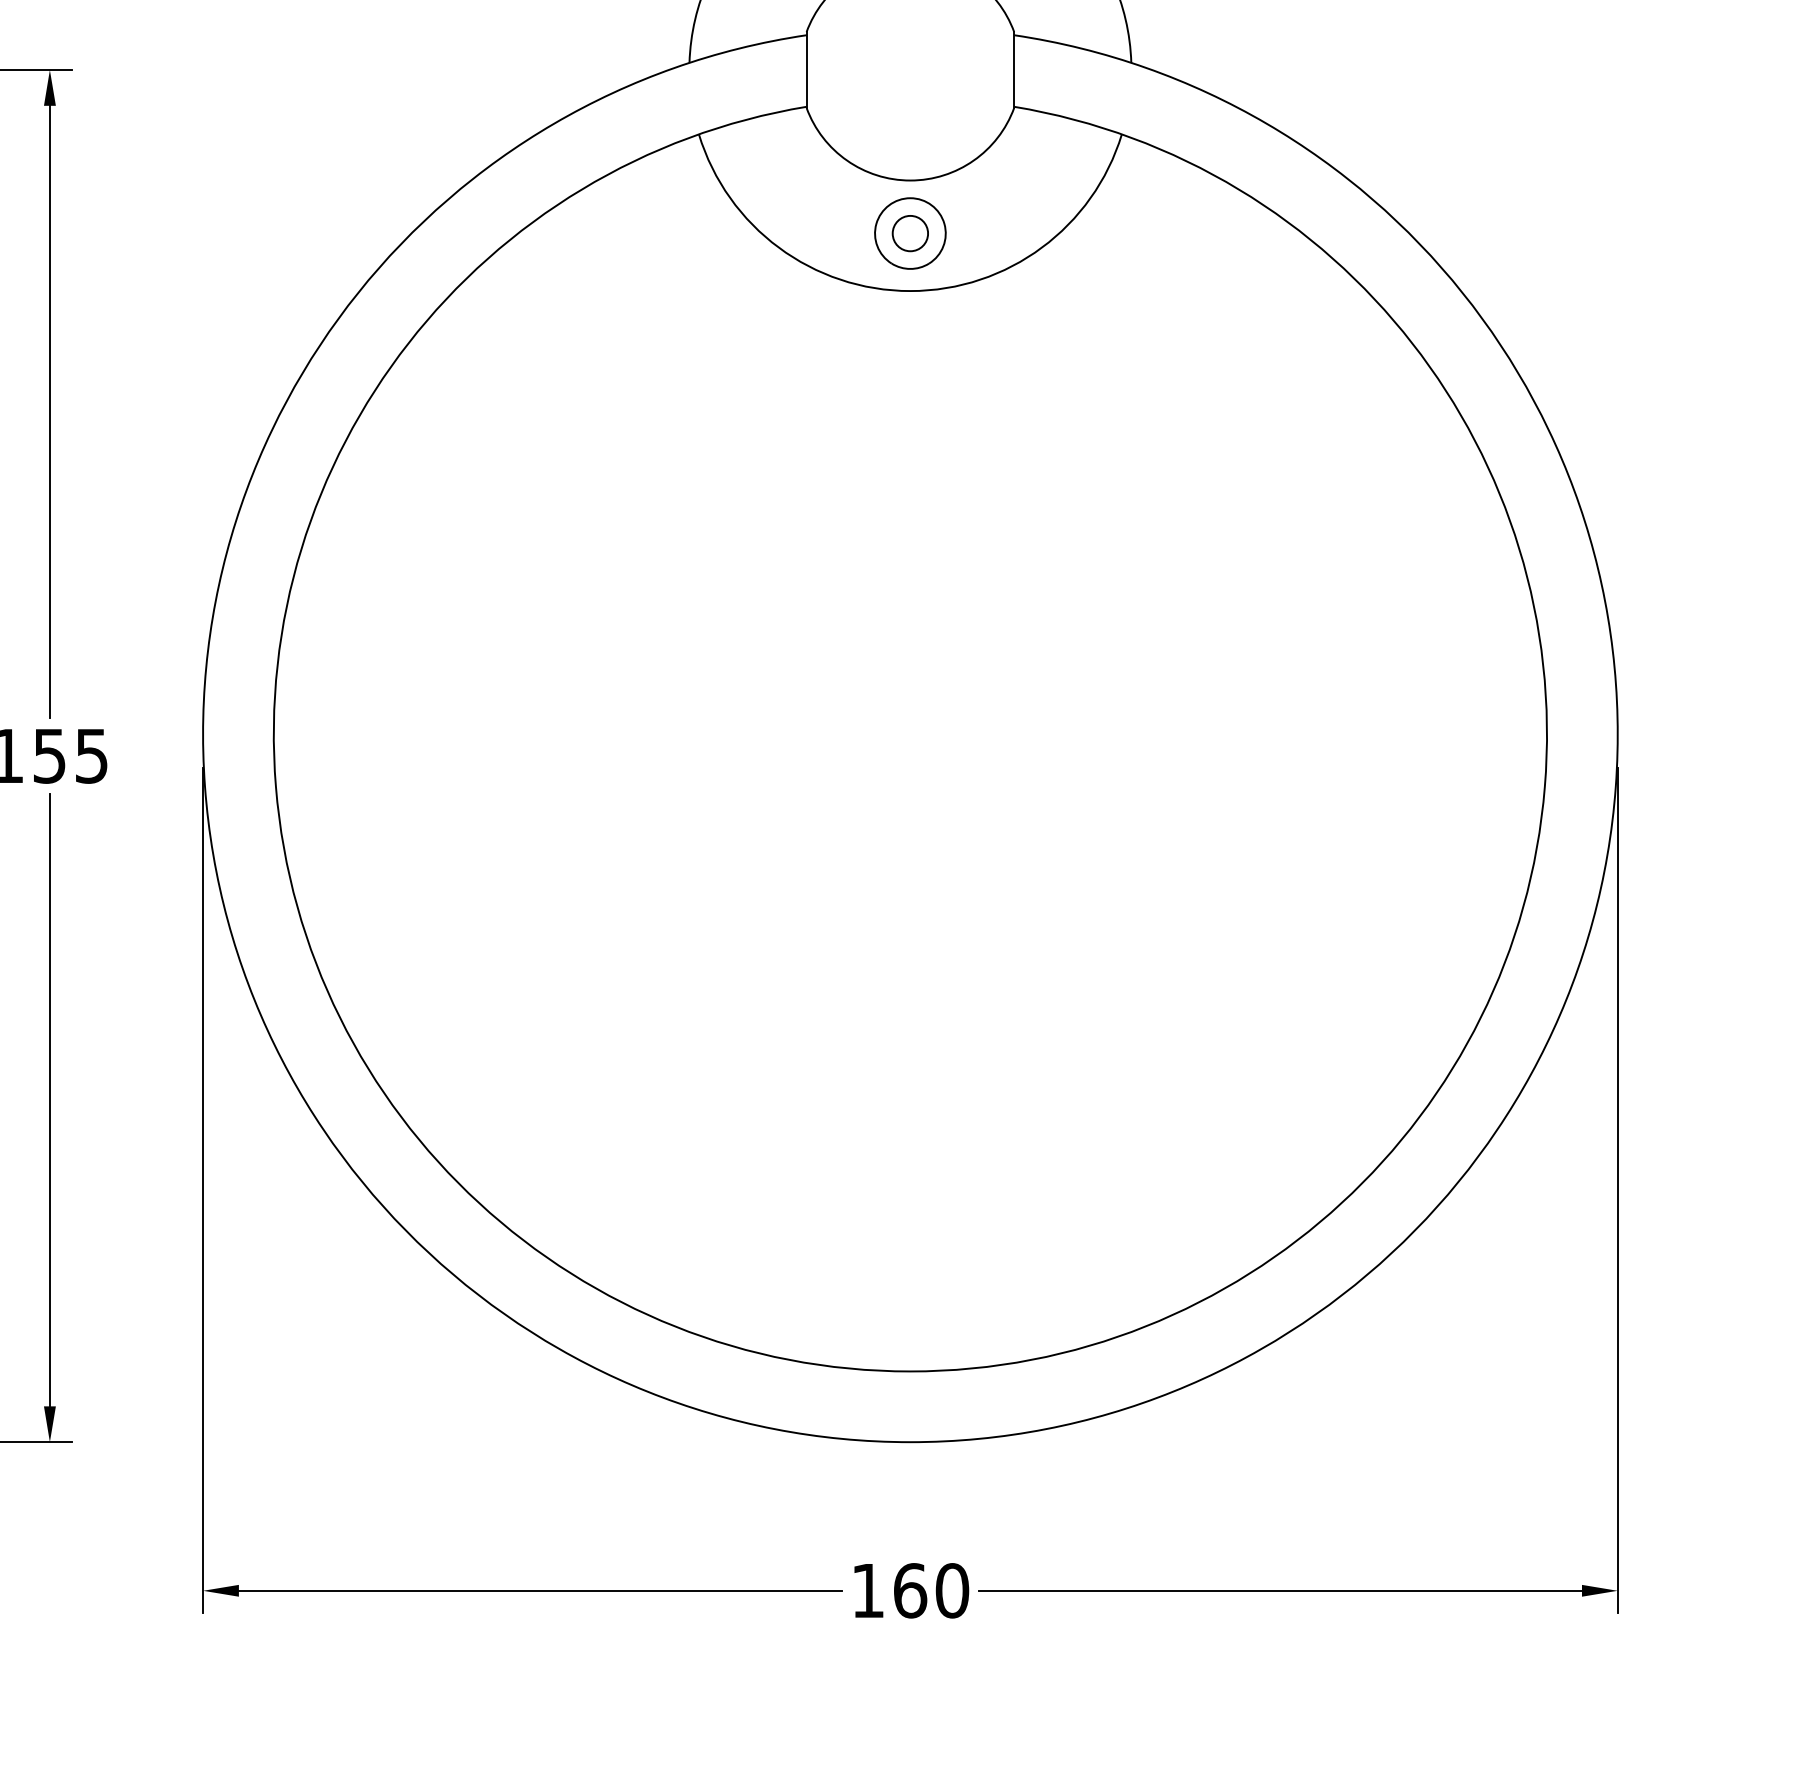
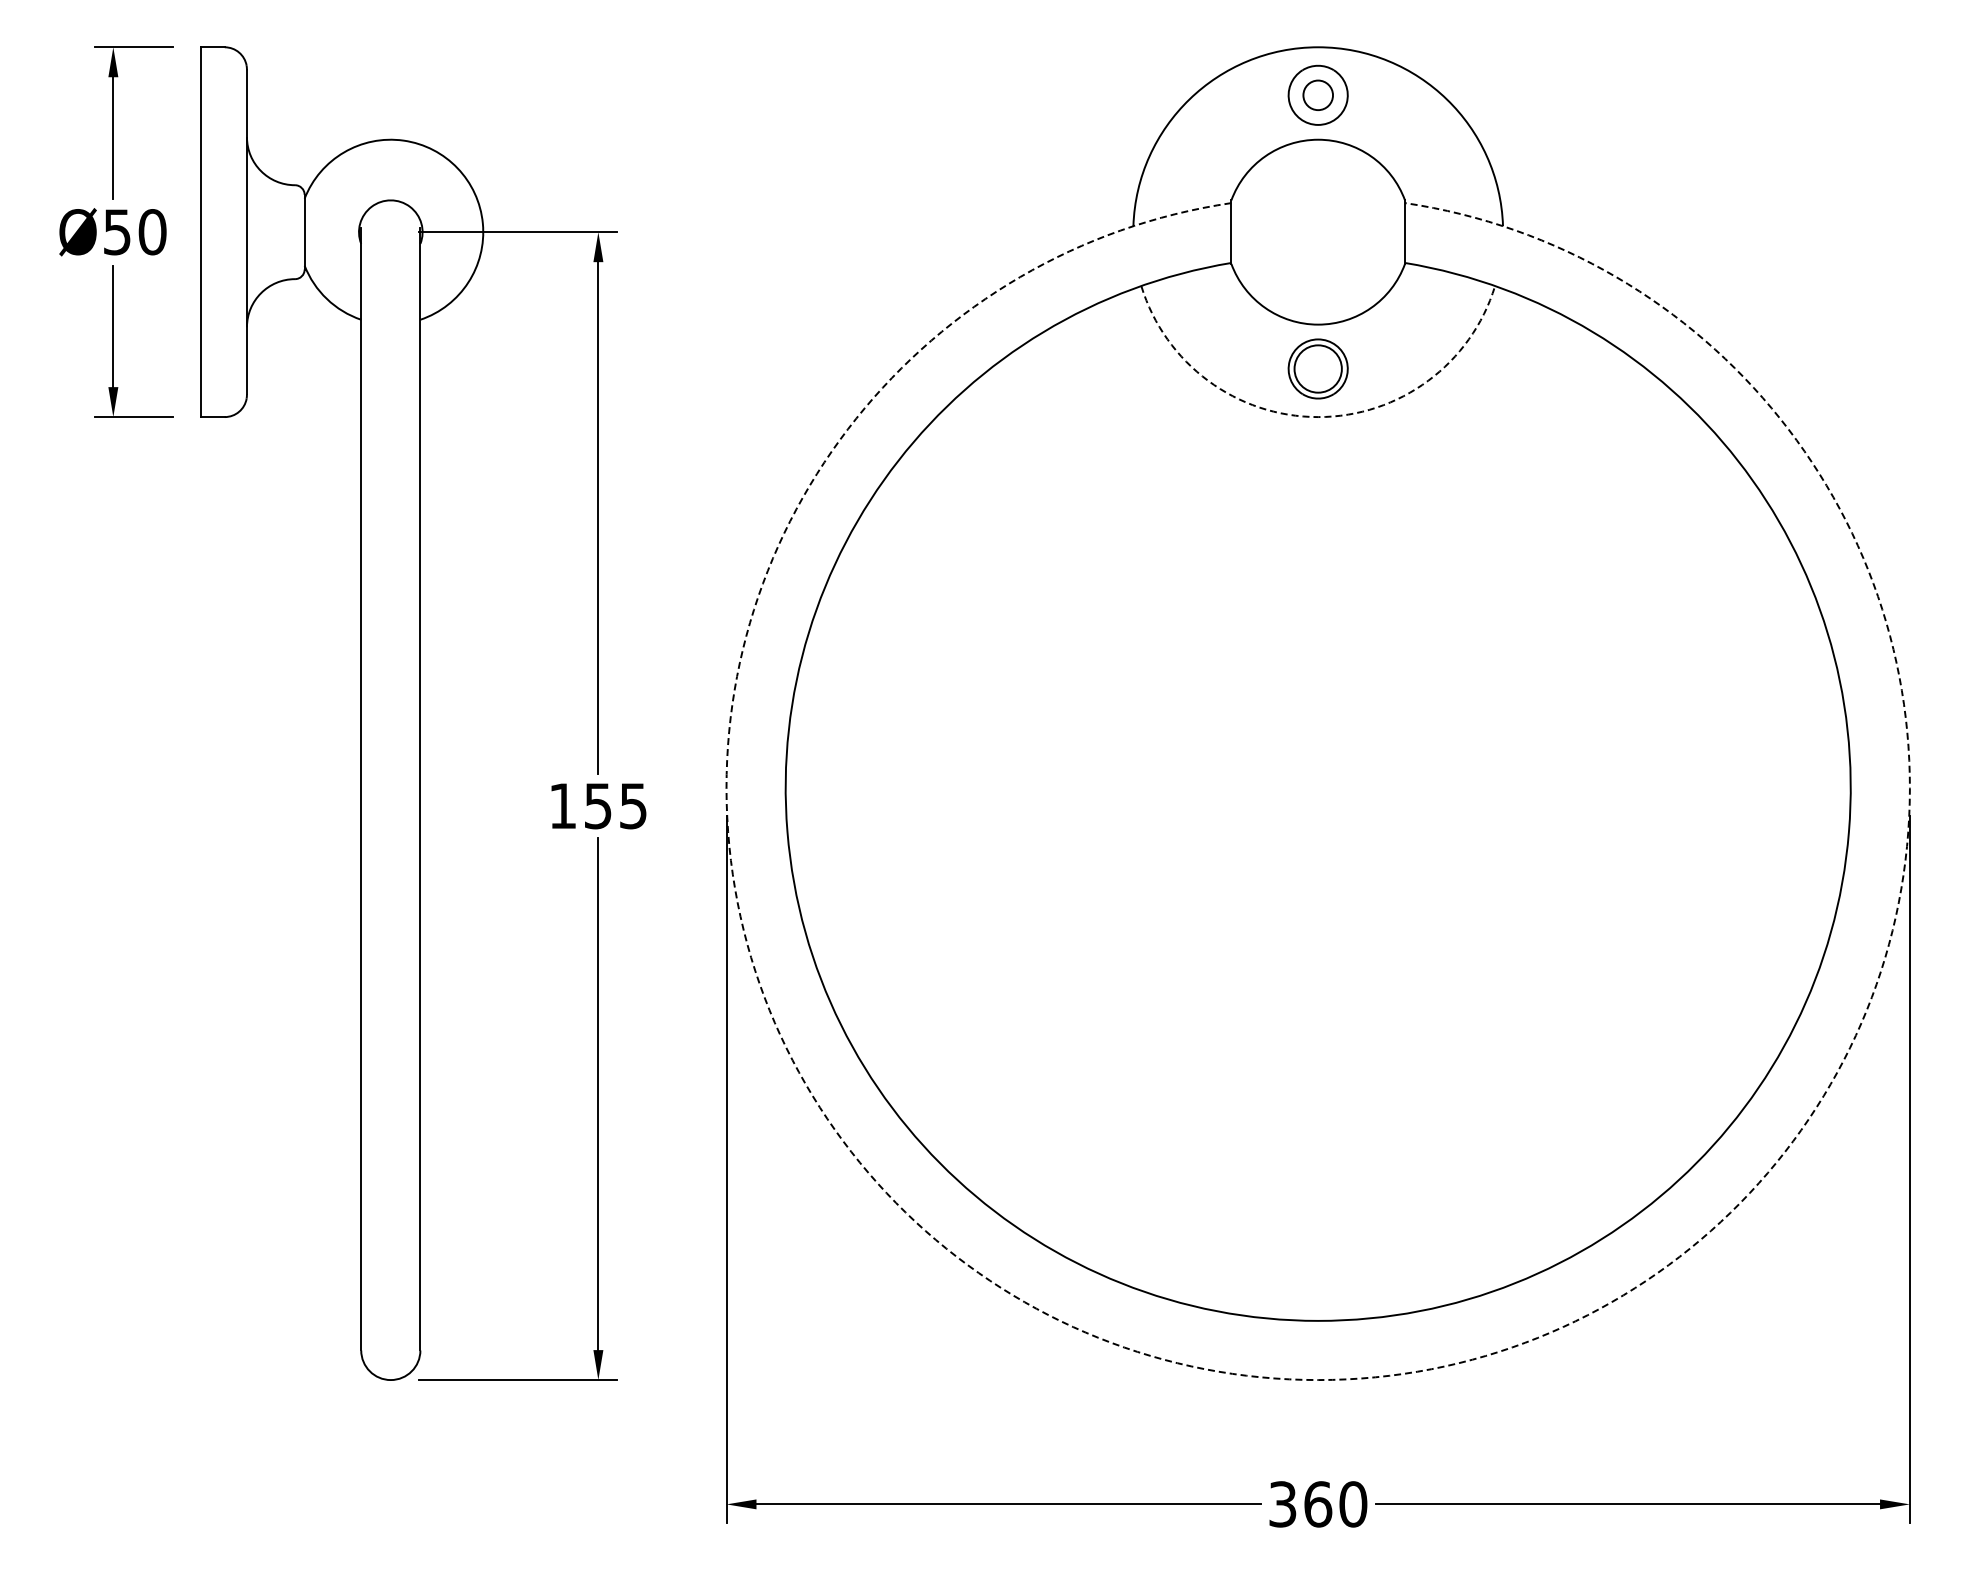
circle: (910, 232) -> (1318, 368), size x1.6
arc: (910, 291) -> (1318, 417), solid -> dashed
arc: (910, 1442) -> (1318, 1380), solid -> dashed
text: (867, 1590) -> (1282, 1504), 160 -> 360

